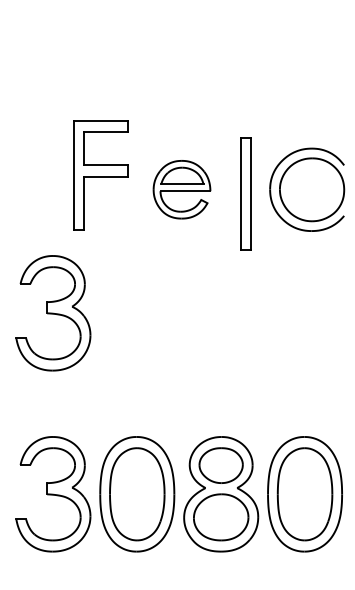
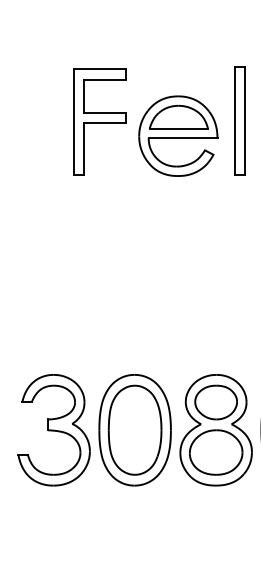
part: (181, 189) -> (177, 135), size x1.43
part: (245, 193) -> (239, 120), moved
part: (53, 313) -> (54, 255), removed

